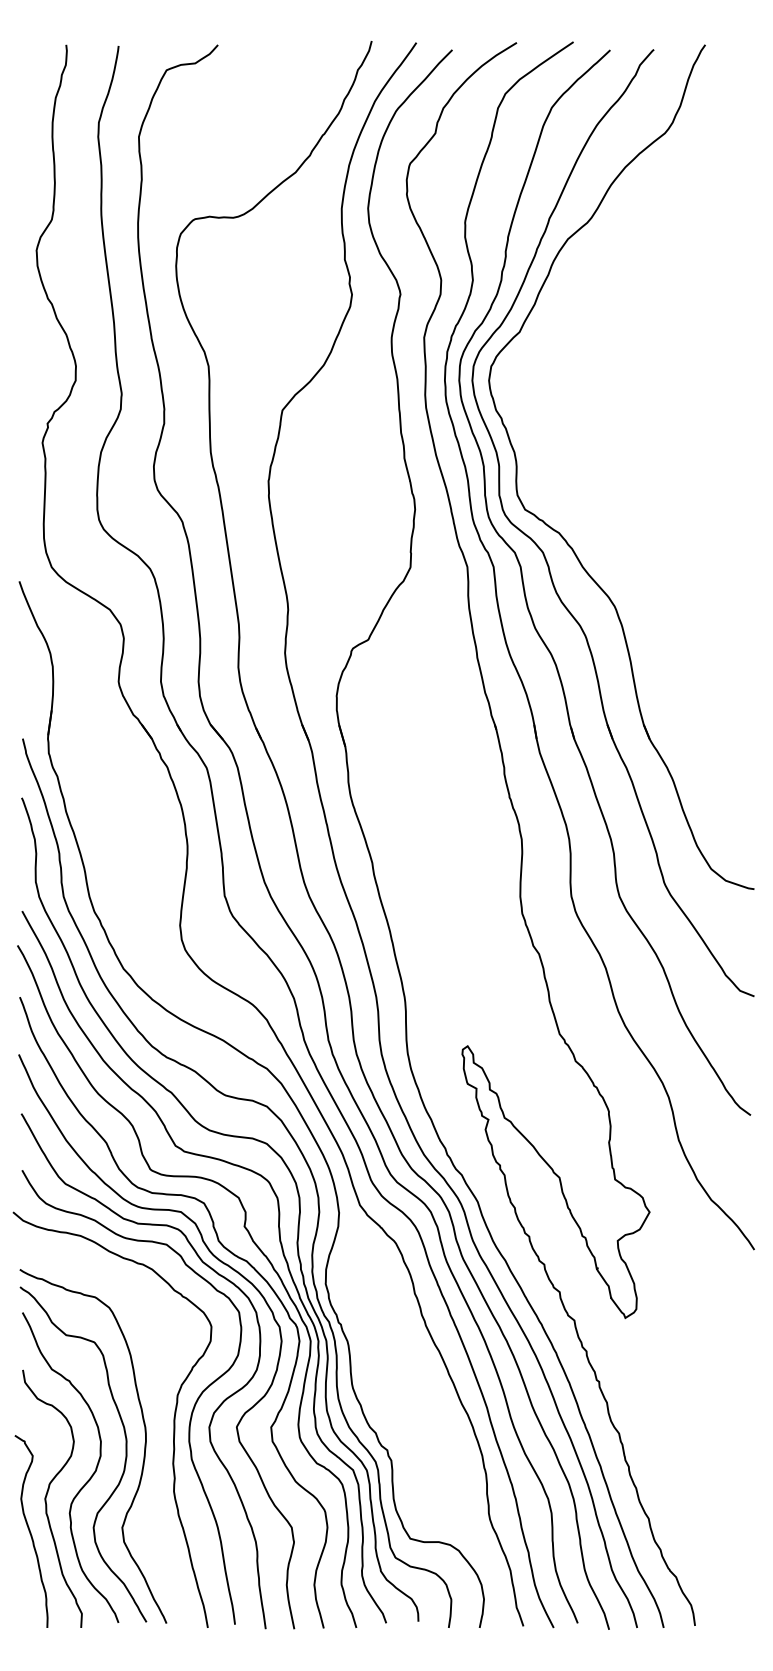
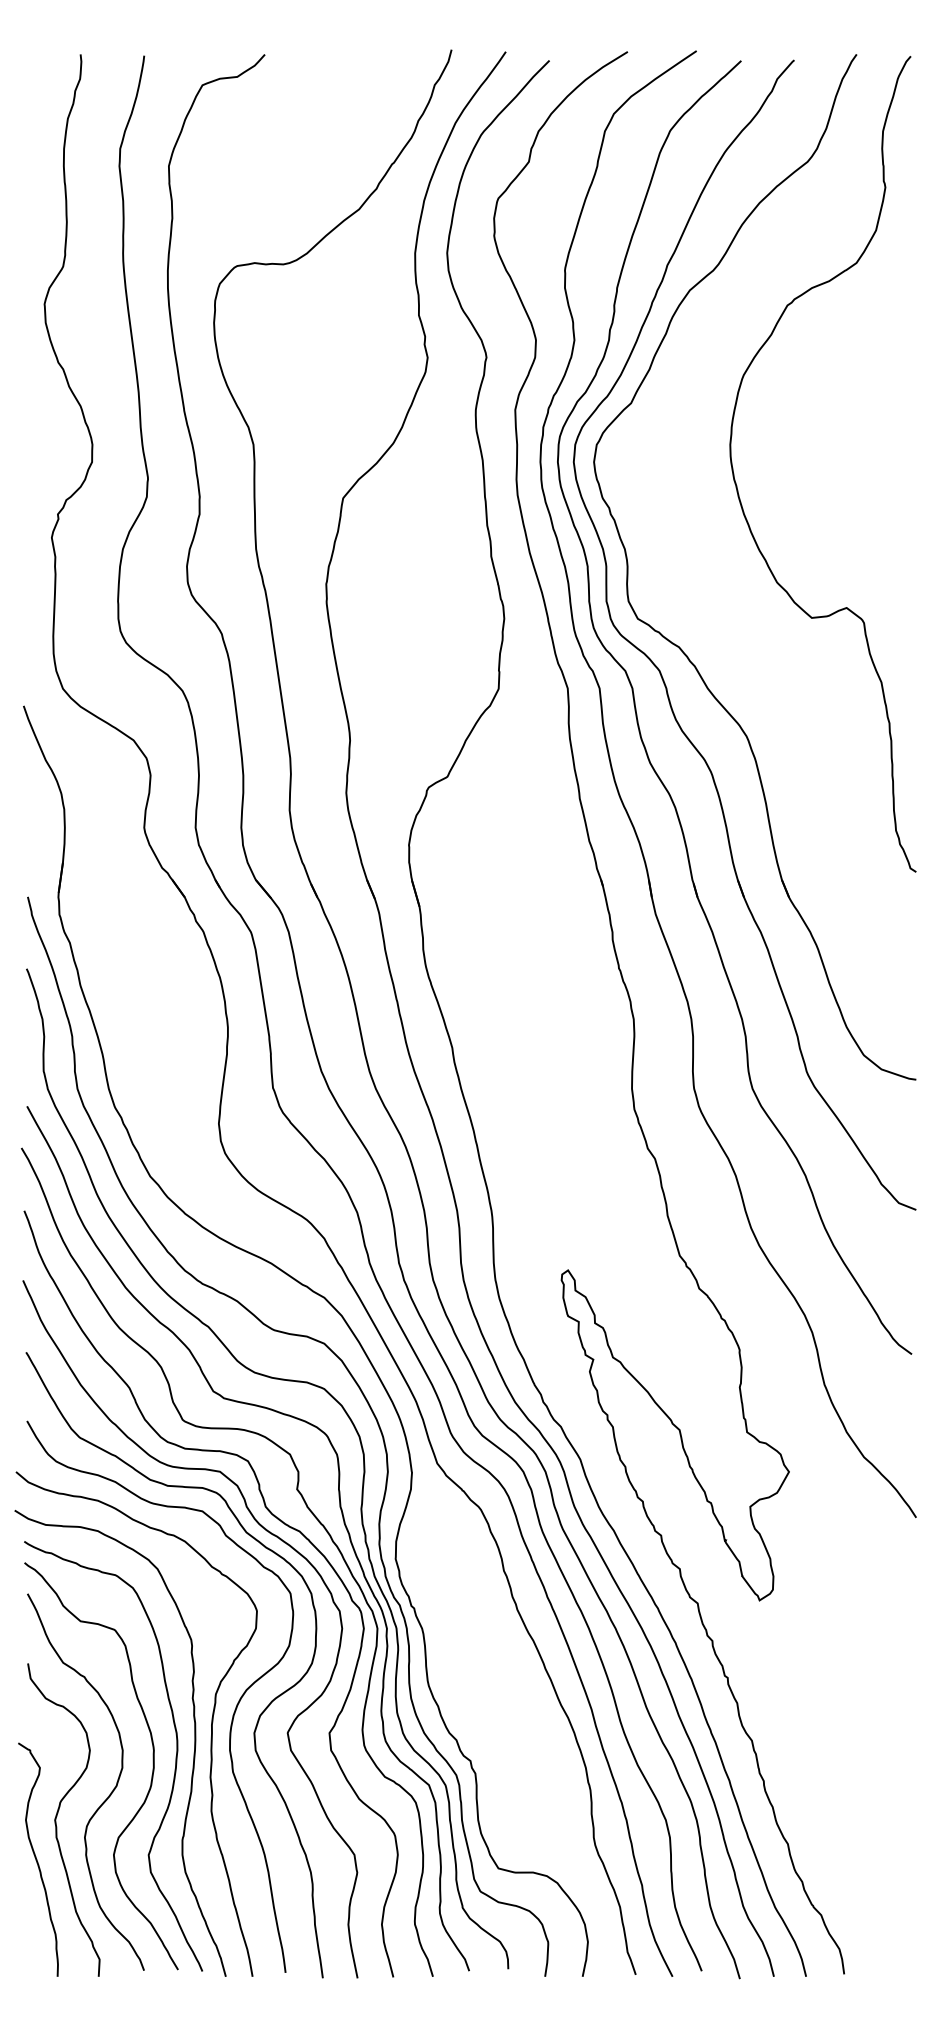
curve: (607, 399) -> (737, 485), added
curve: (159, 1443) -> (193, 1752), added

